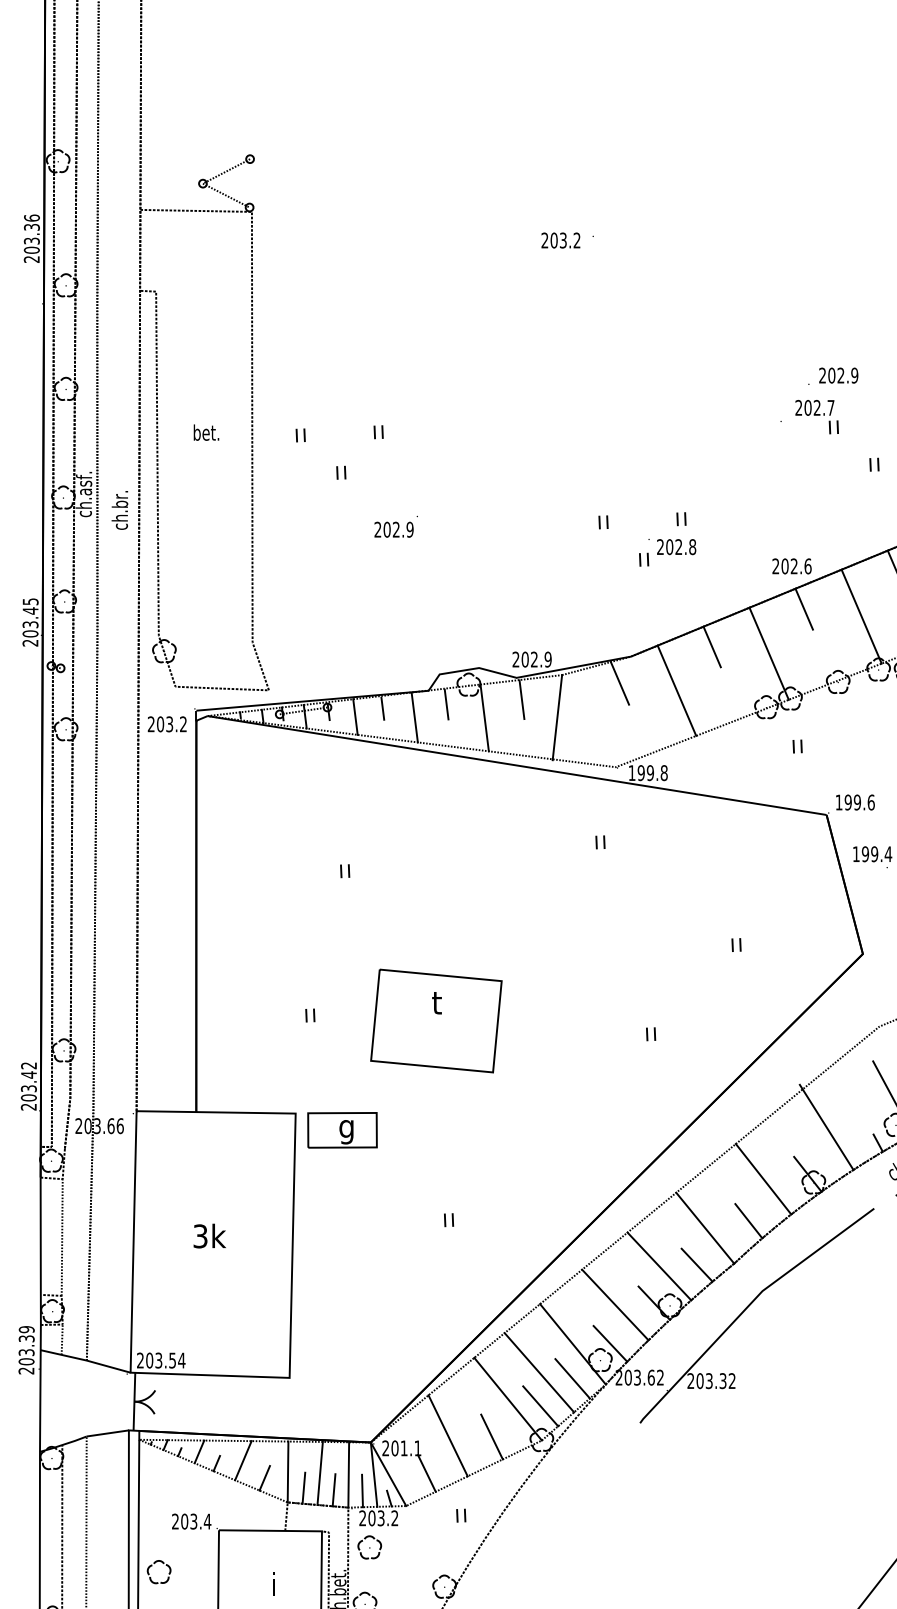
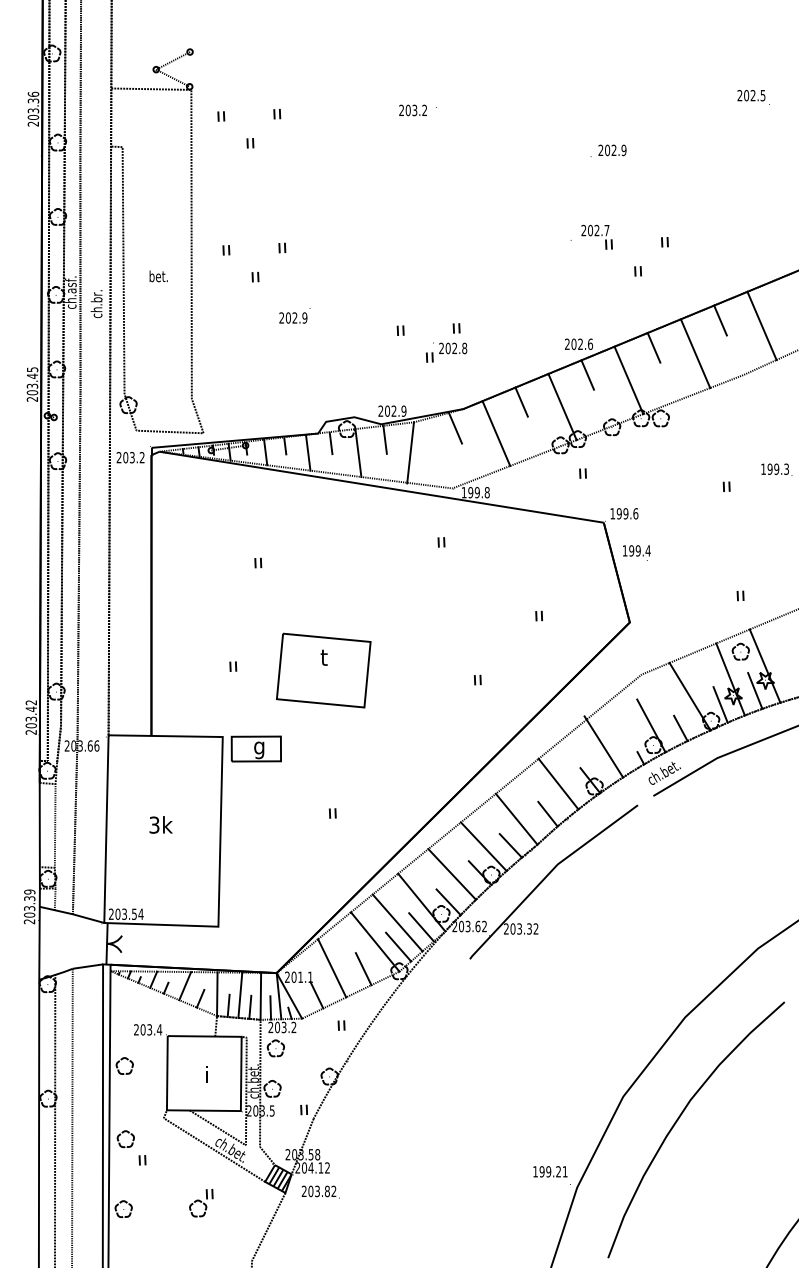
part: (331, 279) -> (248, 138), added
text: (833, 375) -> (608, 150), moved
text: (206, 432) -> (158, 276), moved
part: (646, 538) -> (431, 342), moved

